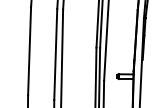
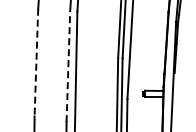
line: (29, 51) -> (36, 62), solid -> dashed
line: (55, 54) -> (68, 66), solid -> dashed

